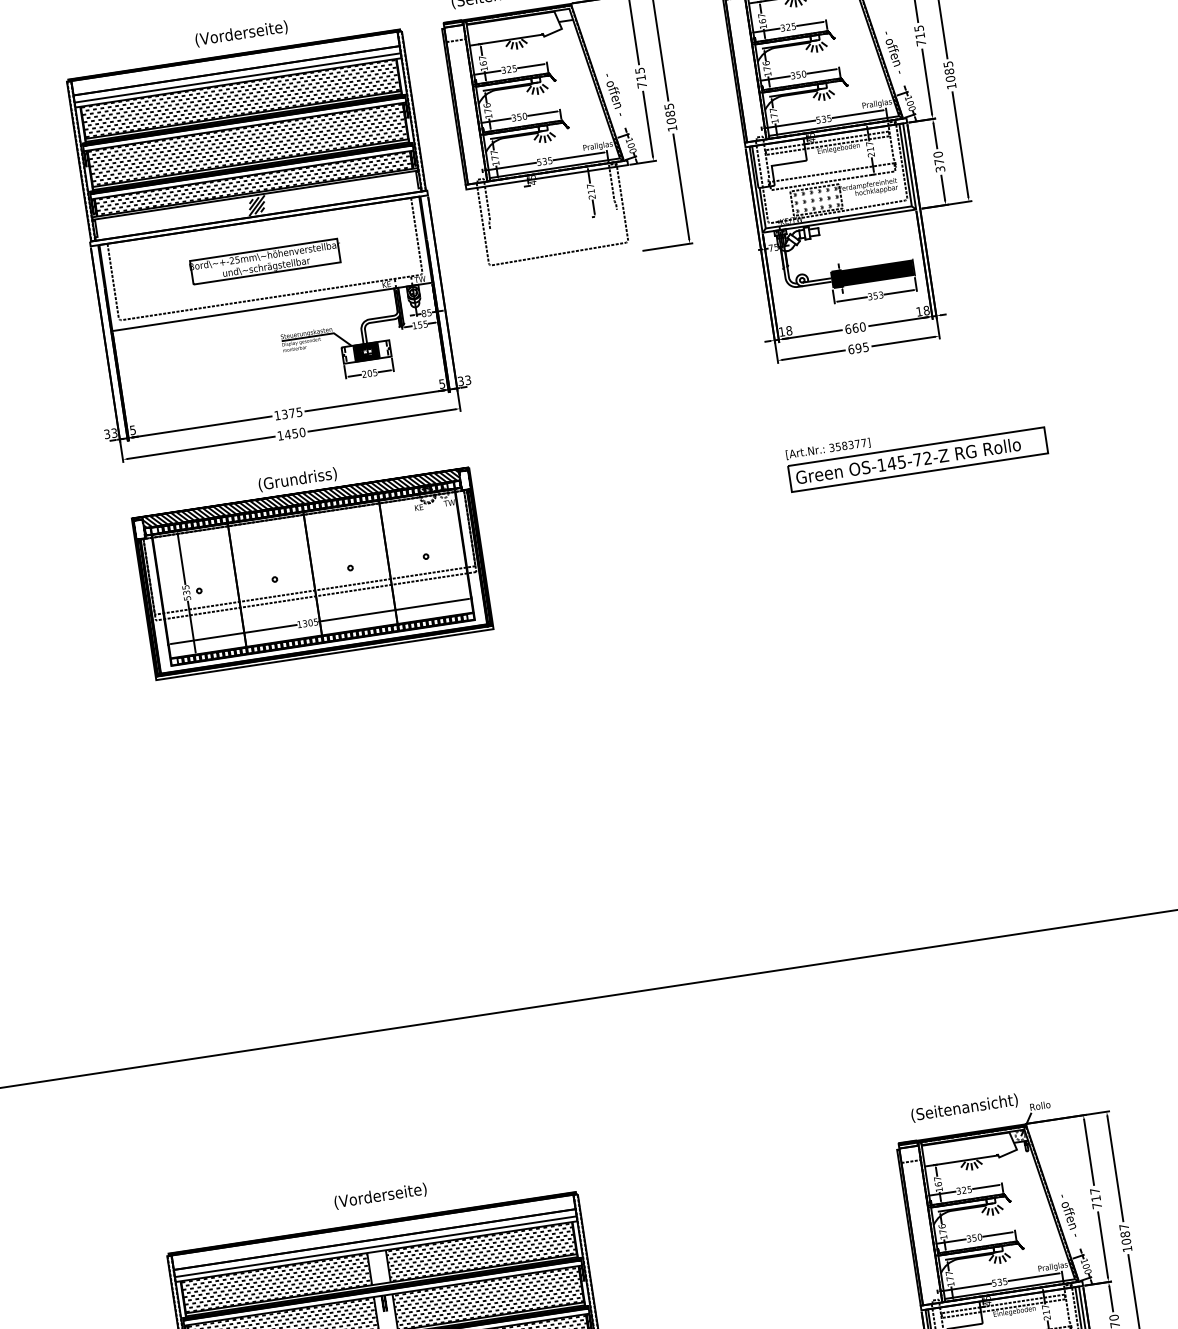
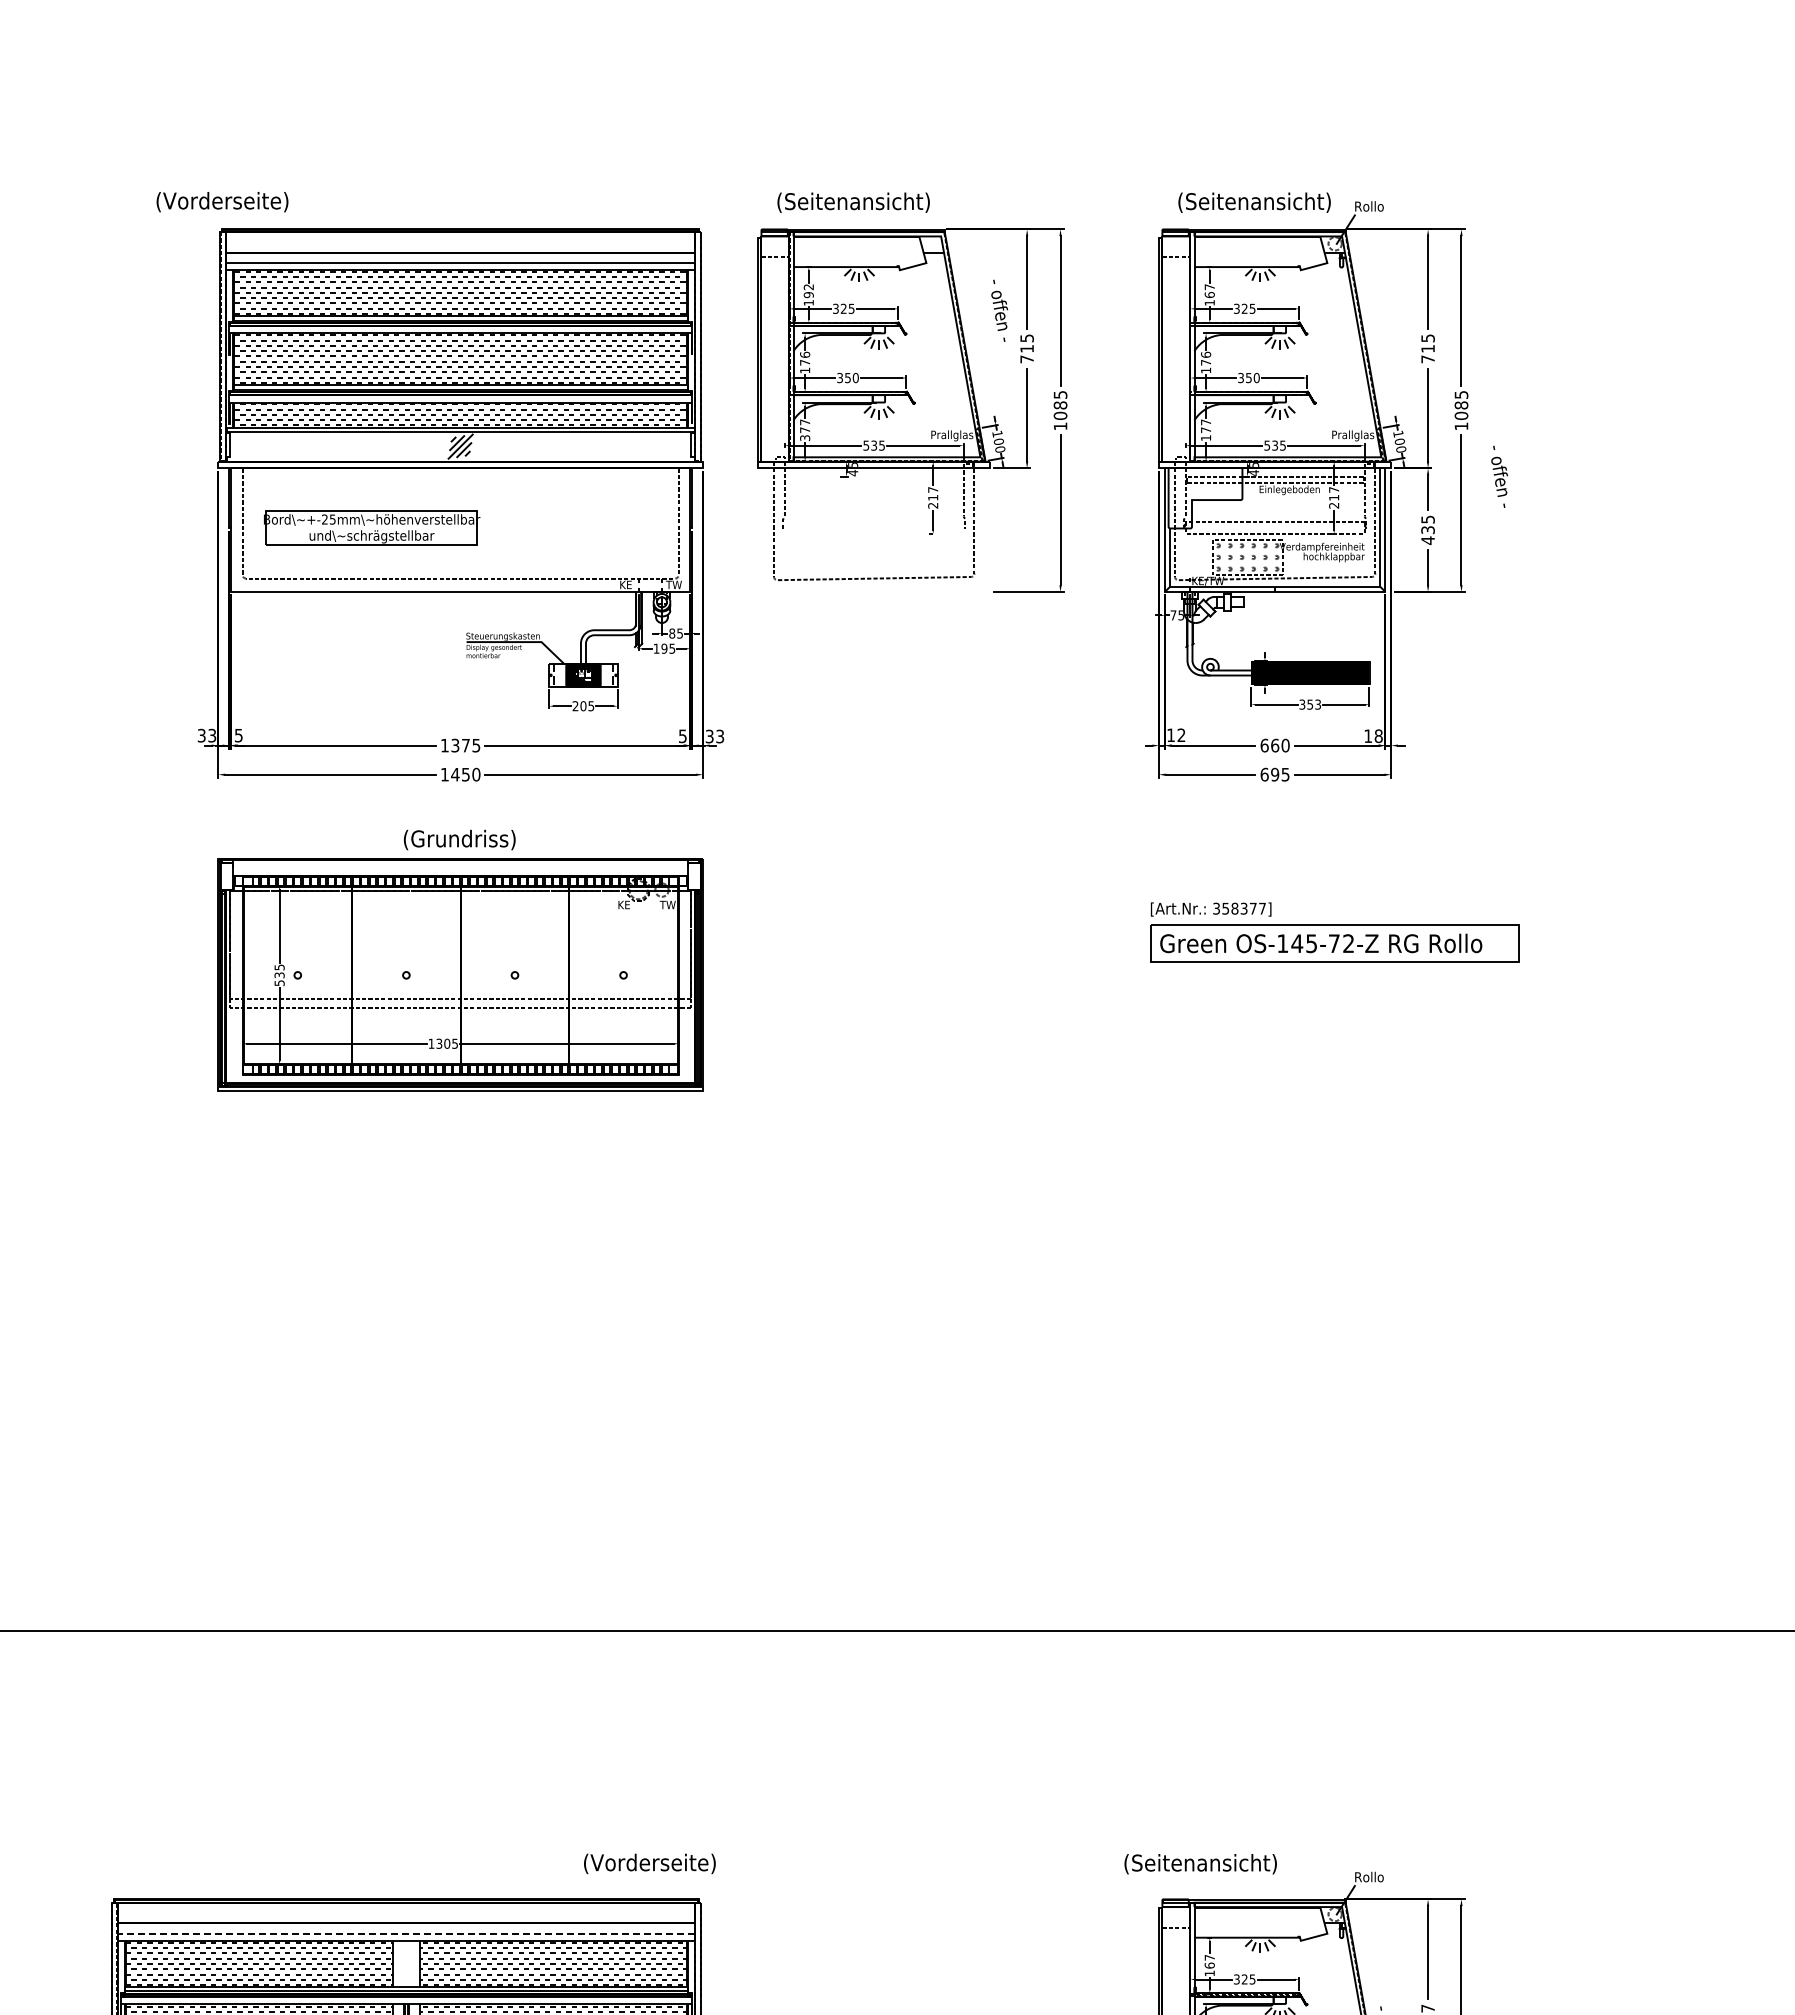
text: (241, 34) -> (222, 202), moved
text: (893, 52) -> (1499, 476), moved
text: (482, 61) -> (808, 291), 167 -> 192
text: (613, 94) -> (999, 310), moved
text: (938, 161) -> (1427, 529), 370 -> 435
text: (496, 163) -> (805, 438), 177 -> 377
part: (266, 261) -> (372, 527), moved
text: (420, 324) -> (664, 648), 155 -> 195
text: (789, 330) -> (1181, 735), 18 -> 12
hatch: (301, 498) -> (460, 867), removed
text: (964, 1108) -> (1200, 1864), moved
text: (380, 1196) -> (649, 1863), moved
line: (375, 1246) -> (406, 1933), solid -> dashed

